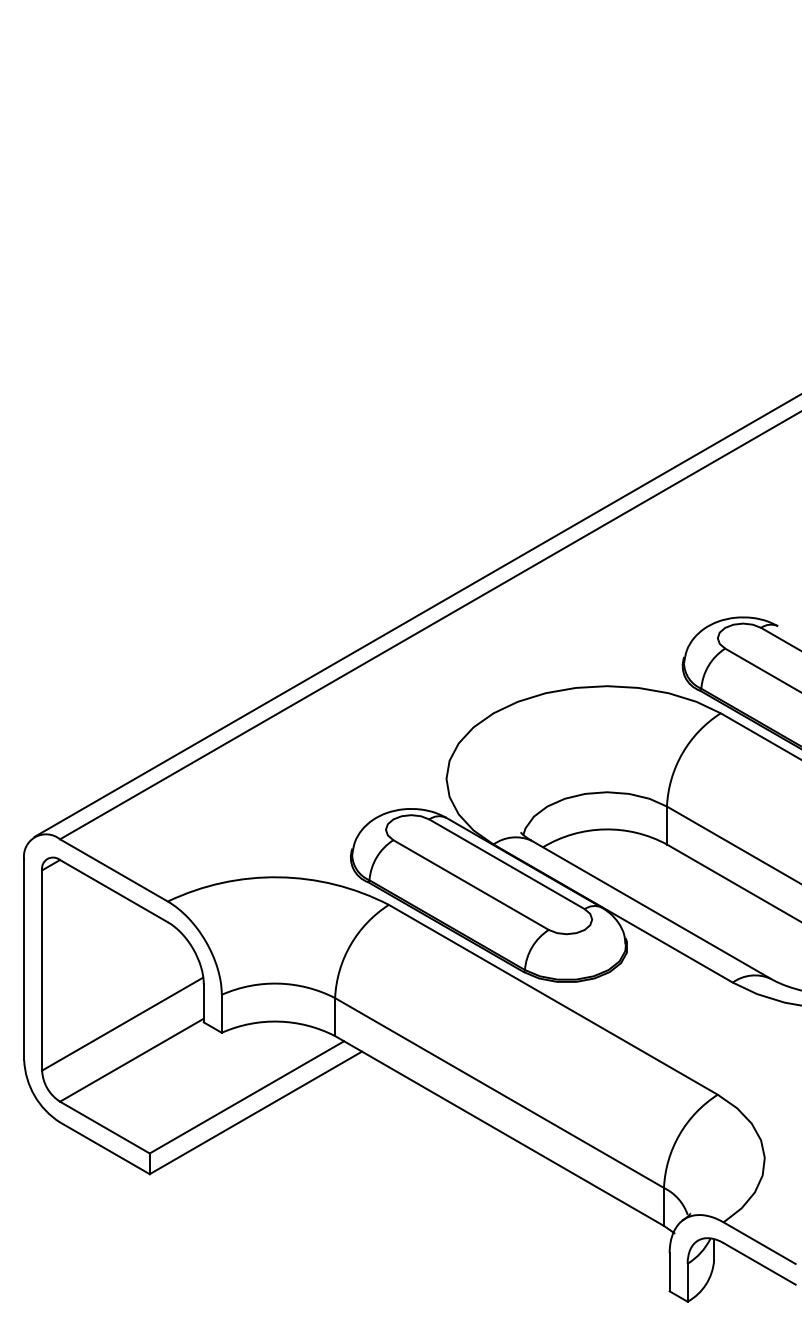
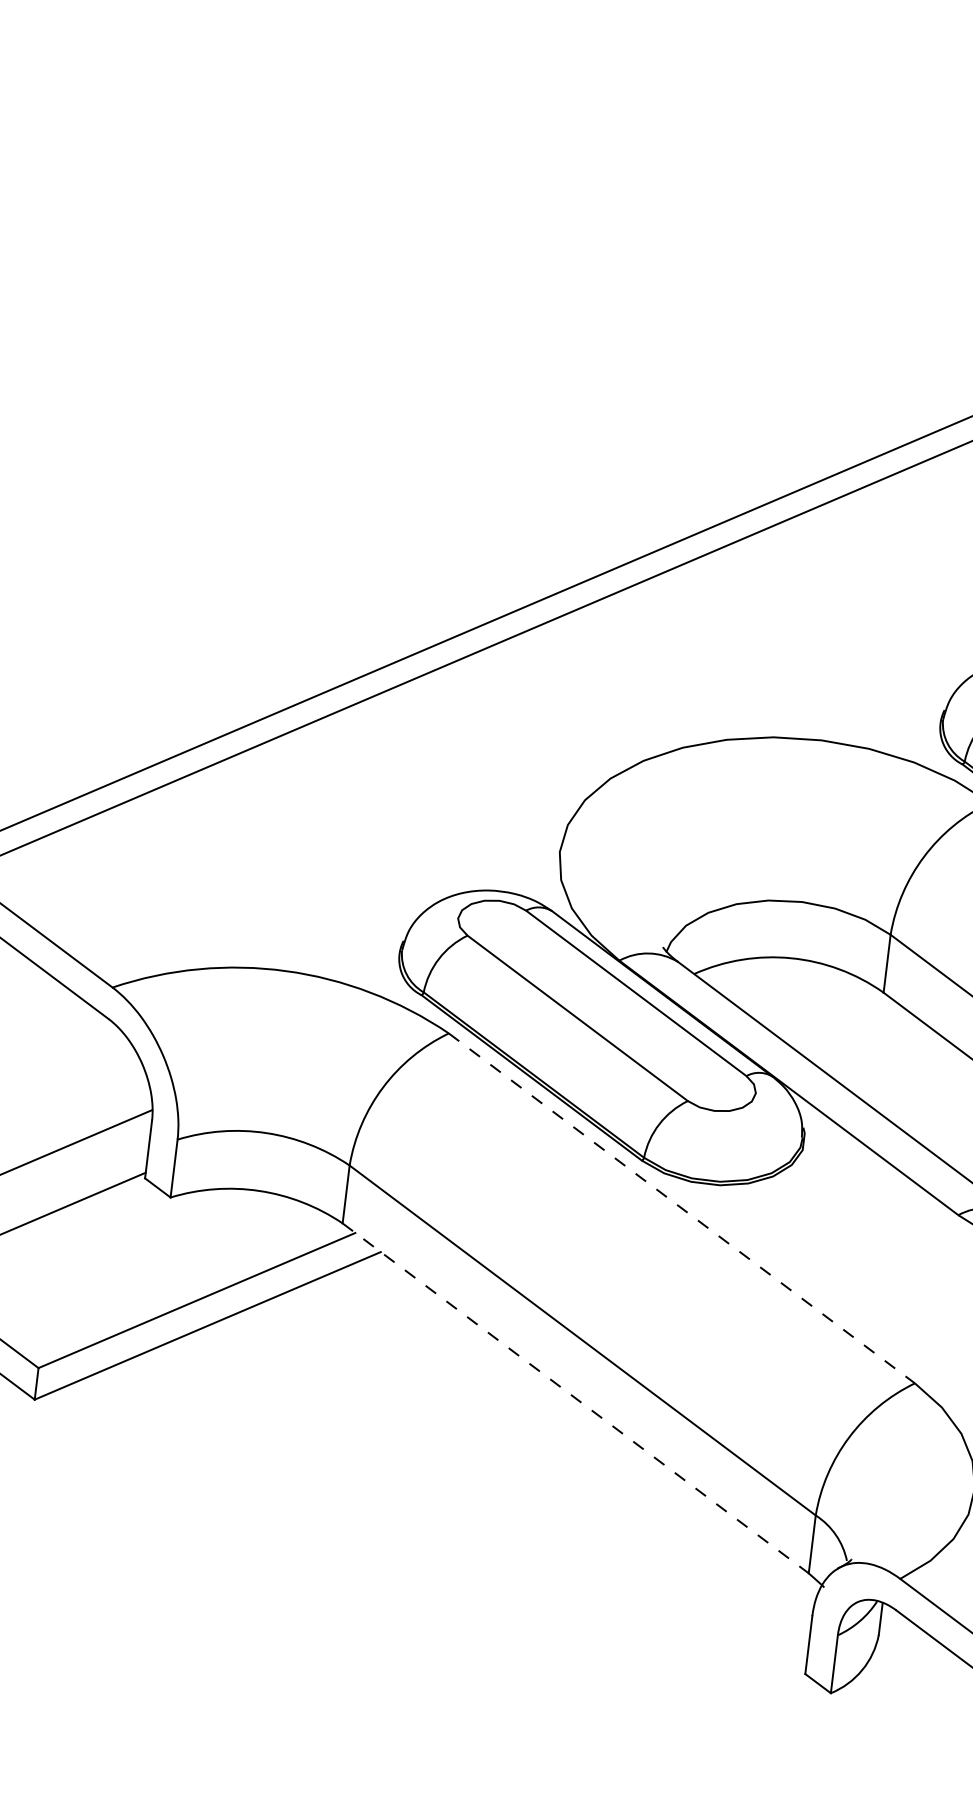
line: (553, 999) -> (682, 1207), solid -> dashed
line: (499, 1131) -> (575, 1399), solid -> dashed

